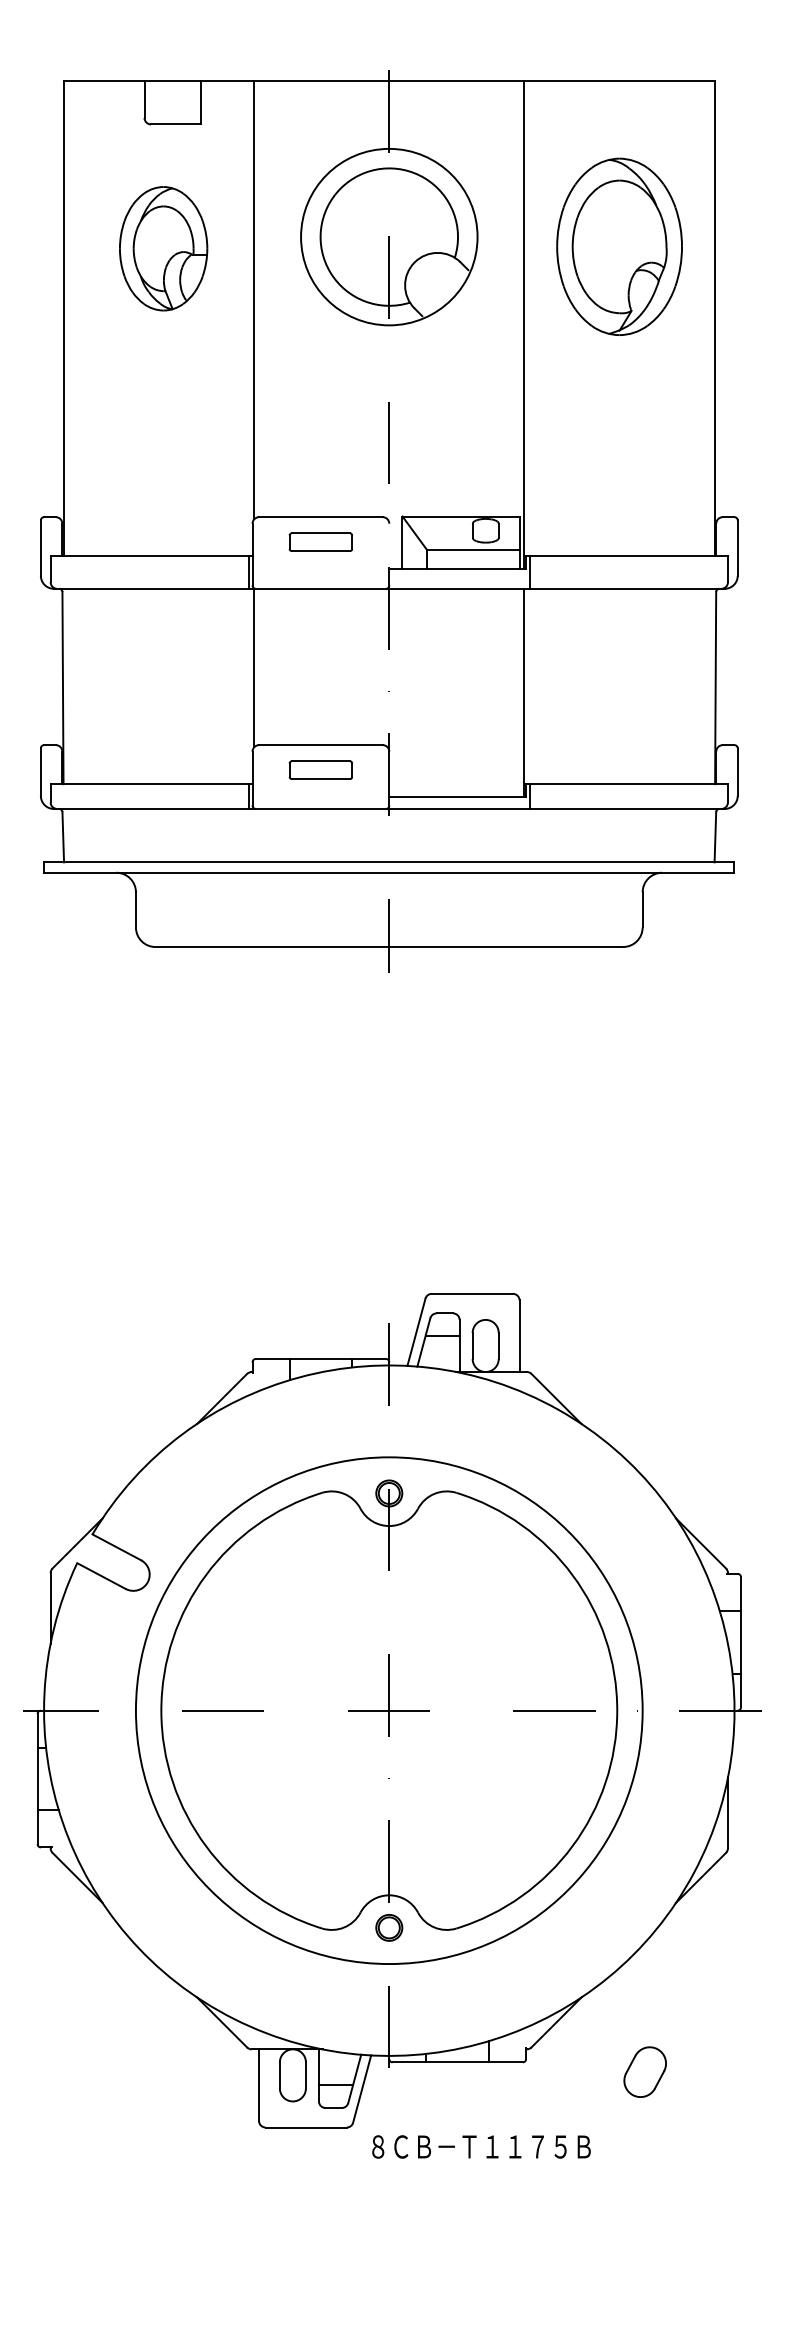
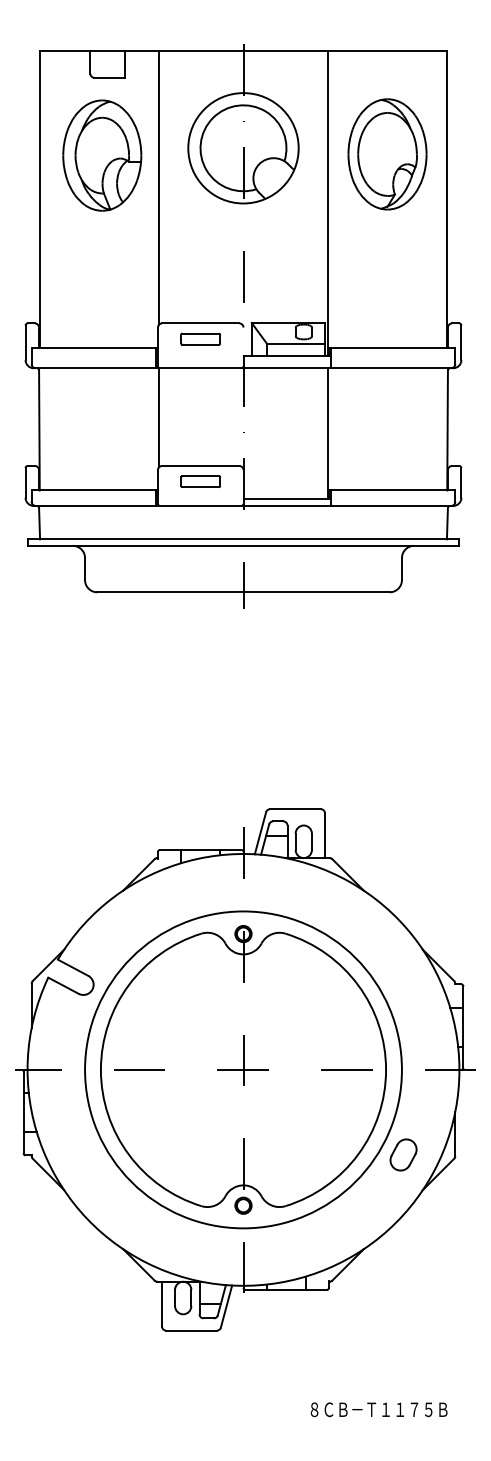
part: (163, 248) -> (102, 155), size x1.43
part: (645, 2071) -> (403, 1154), moved
text: (480, 2146) -> (378, 1409), moved

